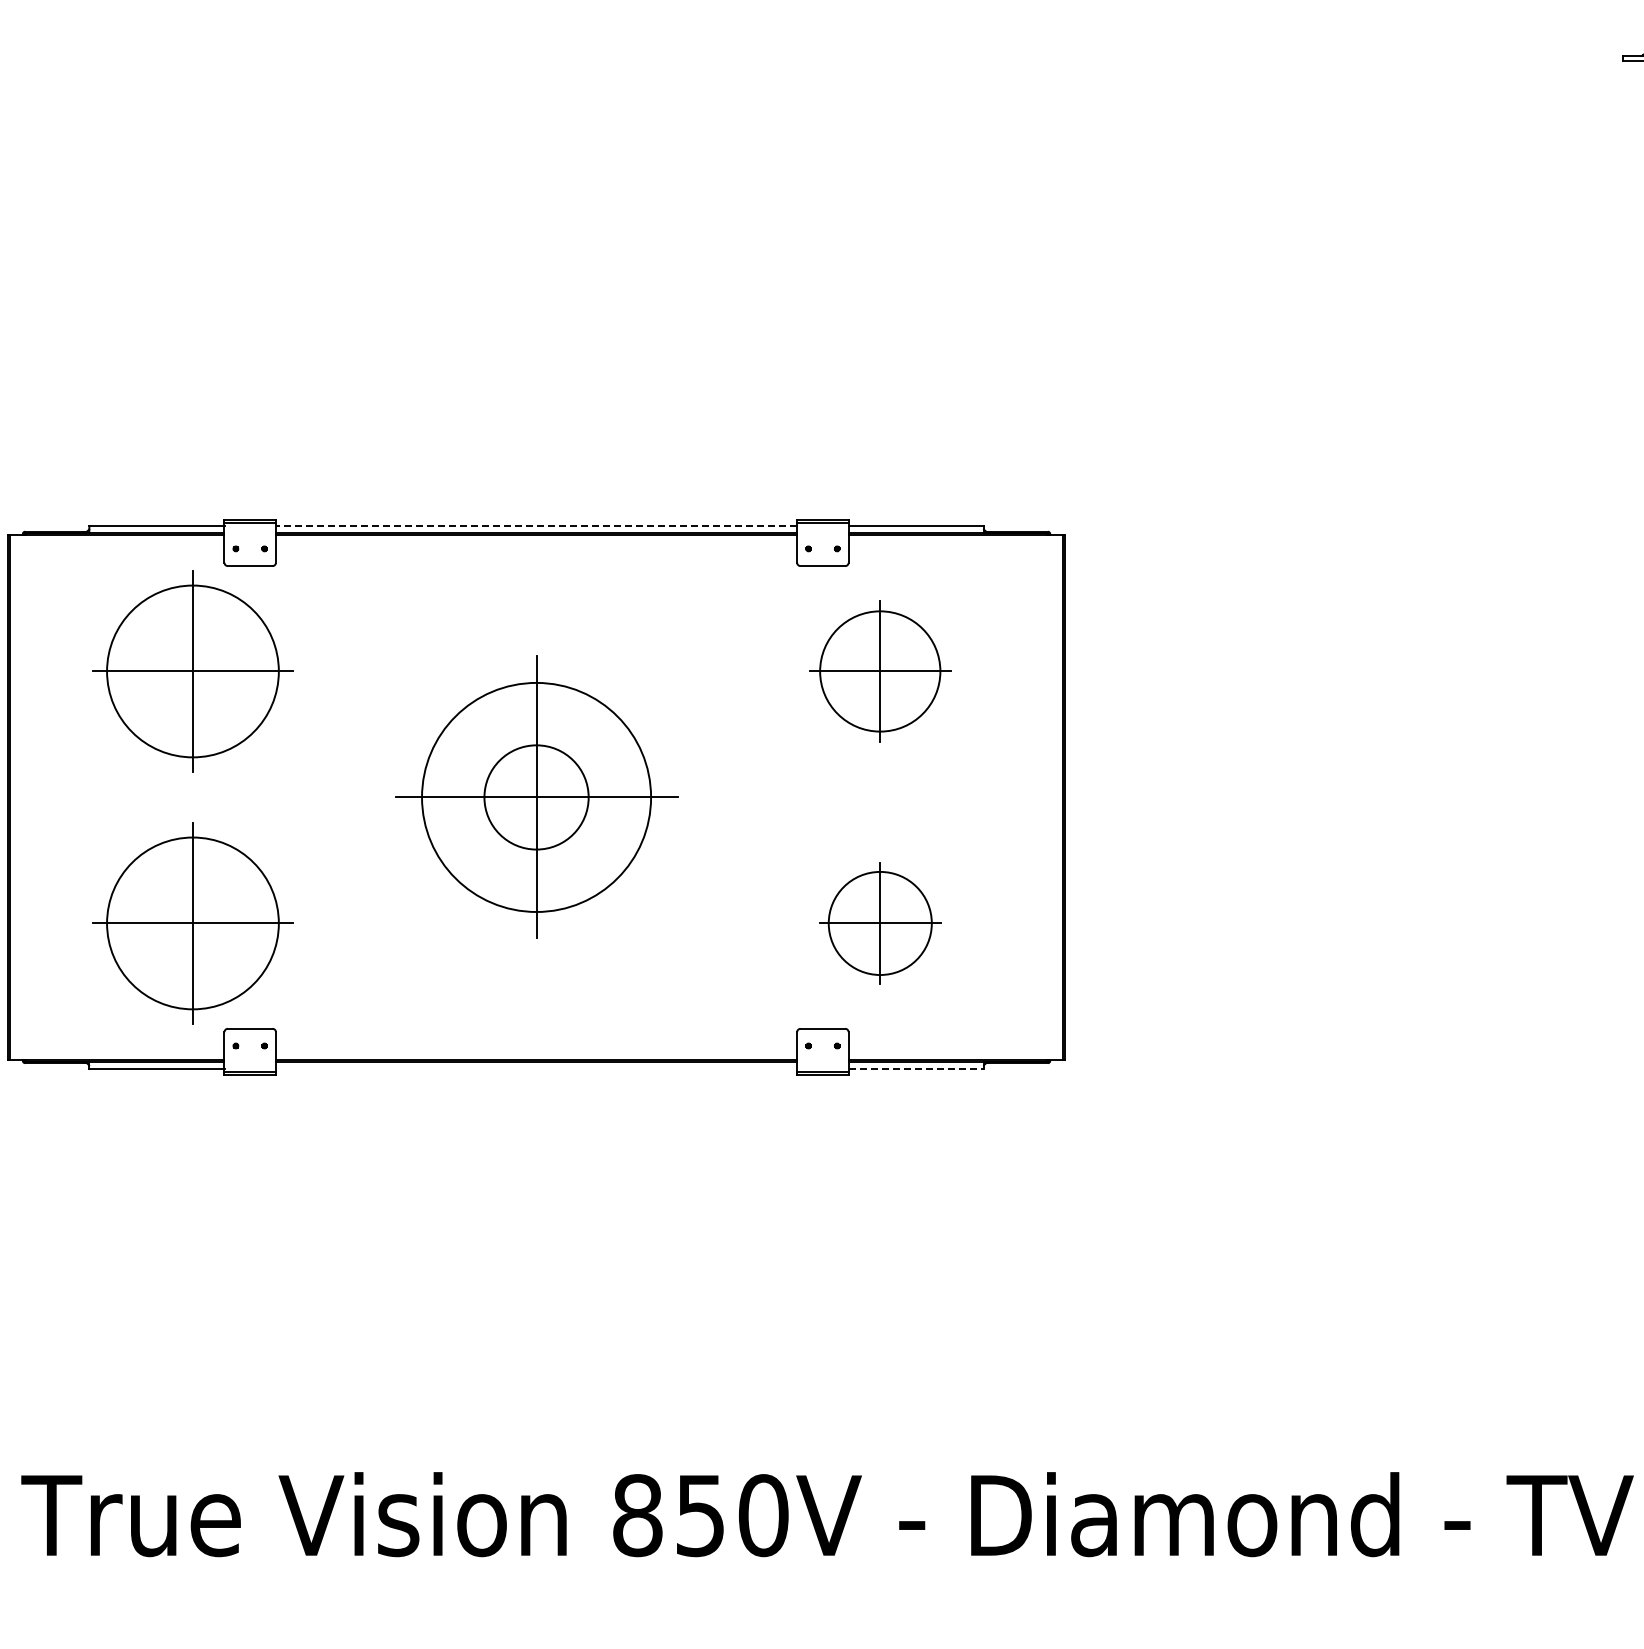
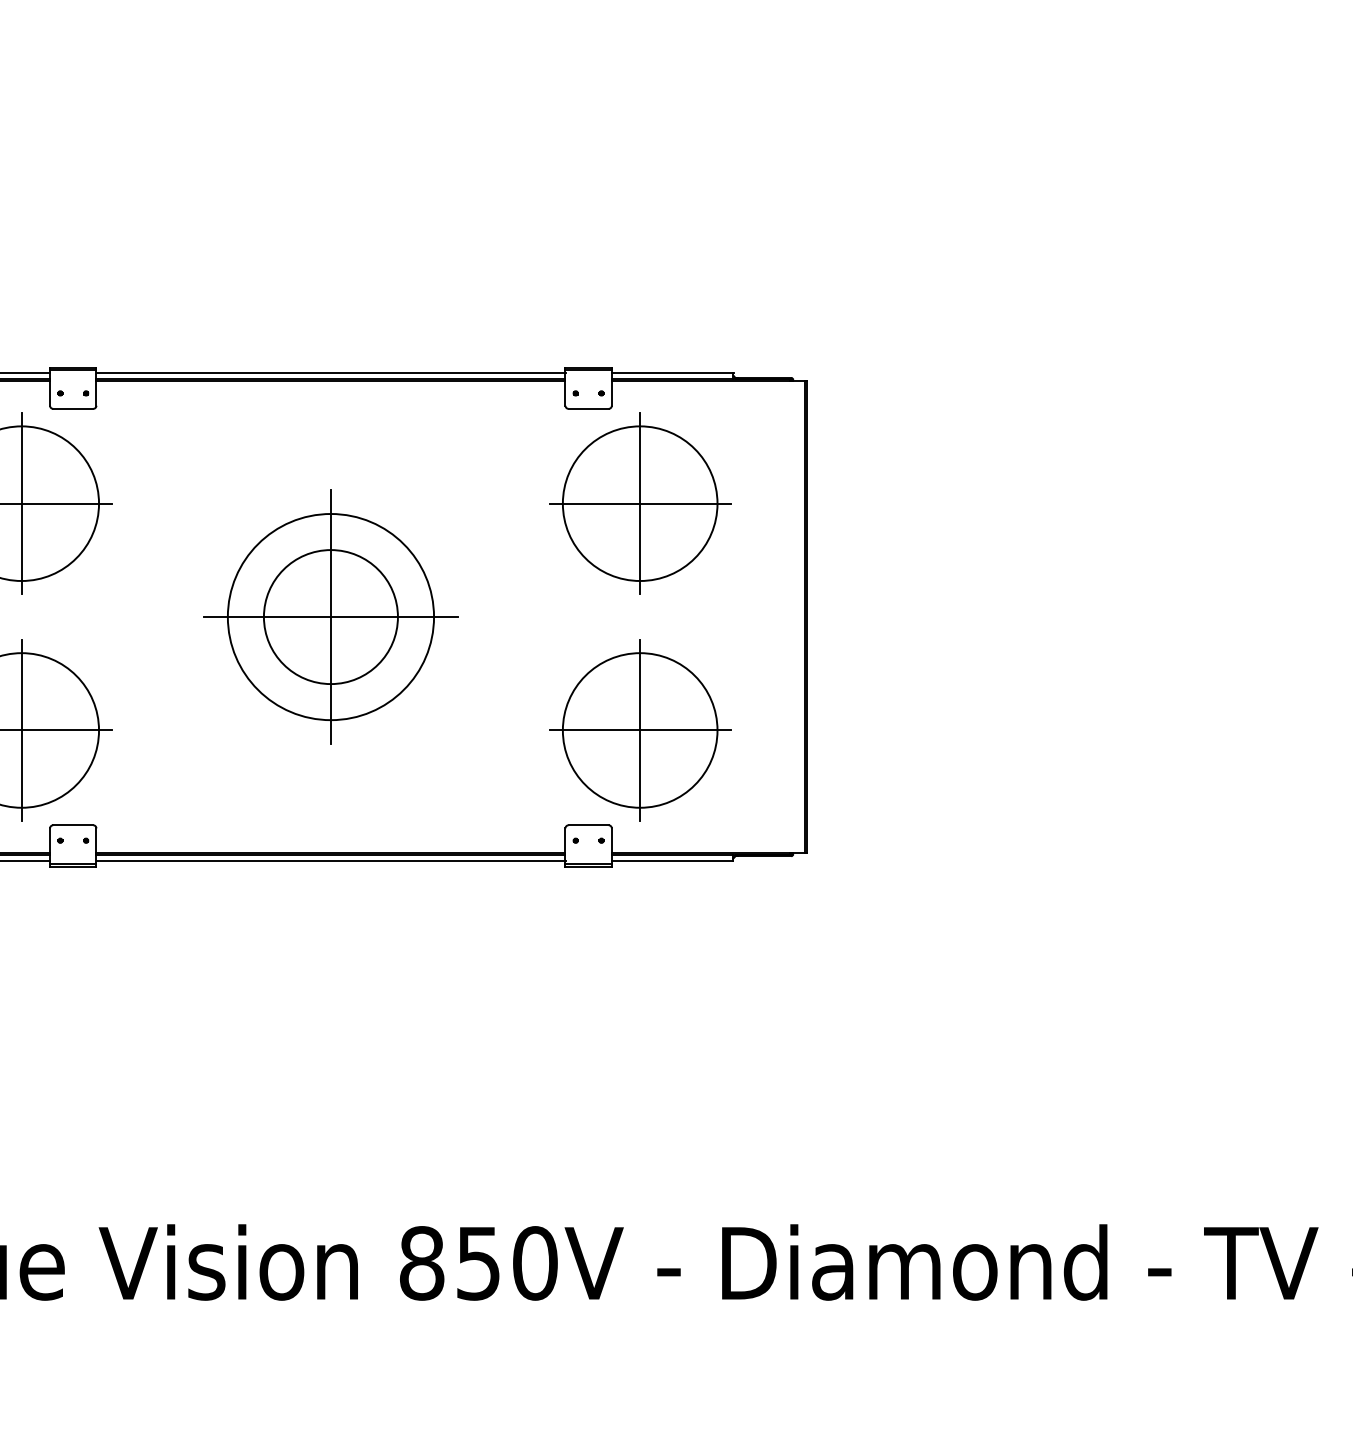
line: (536, 526) -> (330, 373), dashed -> solid
part: (880, 671) -> (640, 503), size x1.43
circle: (536, 797) -> (330, 617), size x1.43
part: (880, 923) -> (640, 730), size x1.67
line: (536, 1068) -> (330, 861), added
line: (916, 1068) -> (672, 861), dashed -> solid

